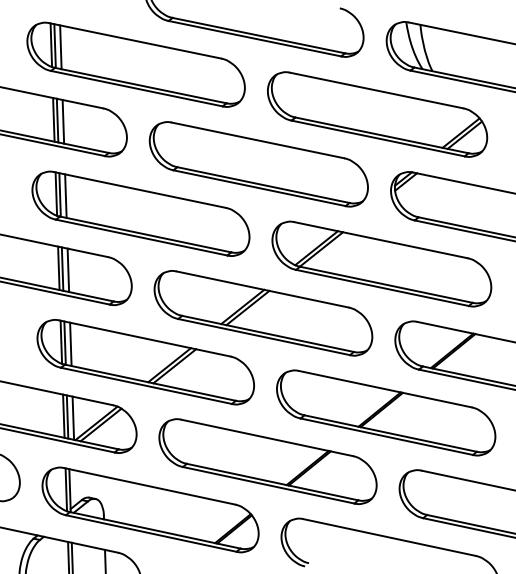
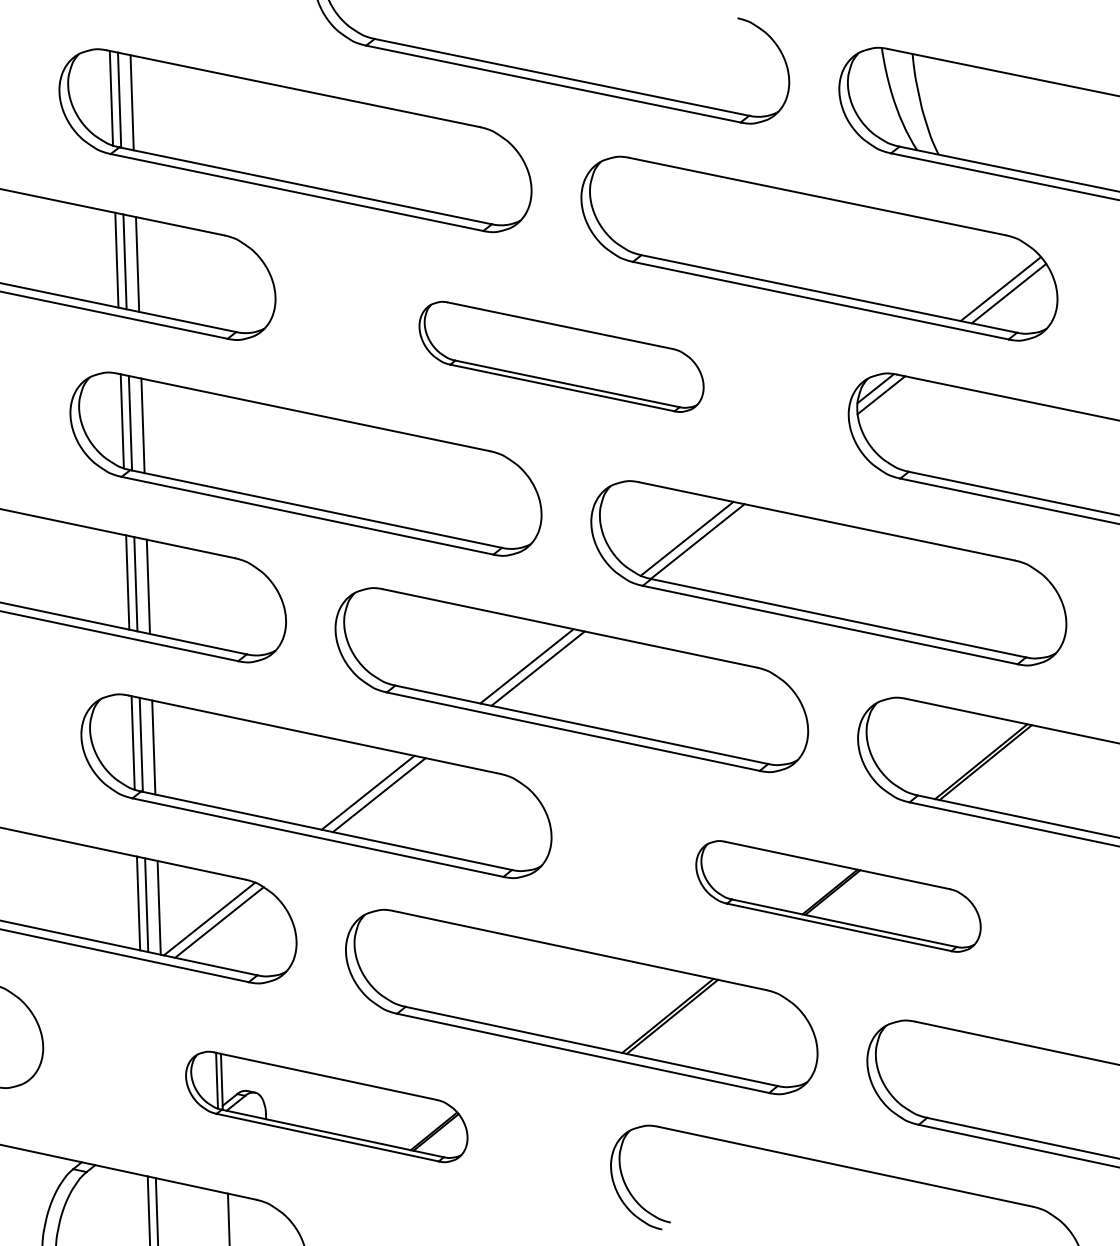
part: (258, 164) -> (561, 357), size x0.6
part: (386, 412) -> (838, 895), size x0.6
part: (150, 509) -> (326, 1105), size x0.6

